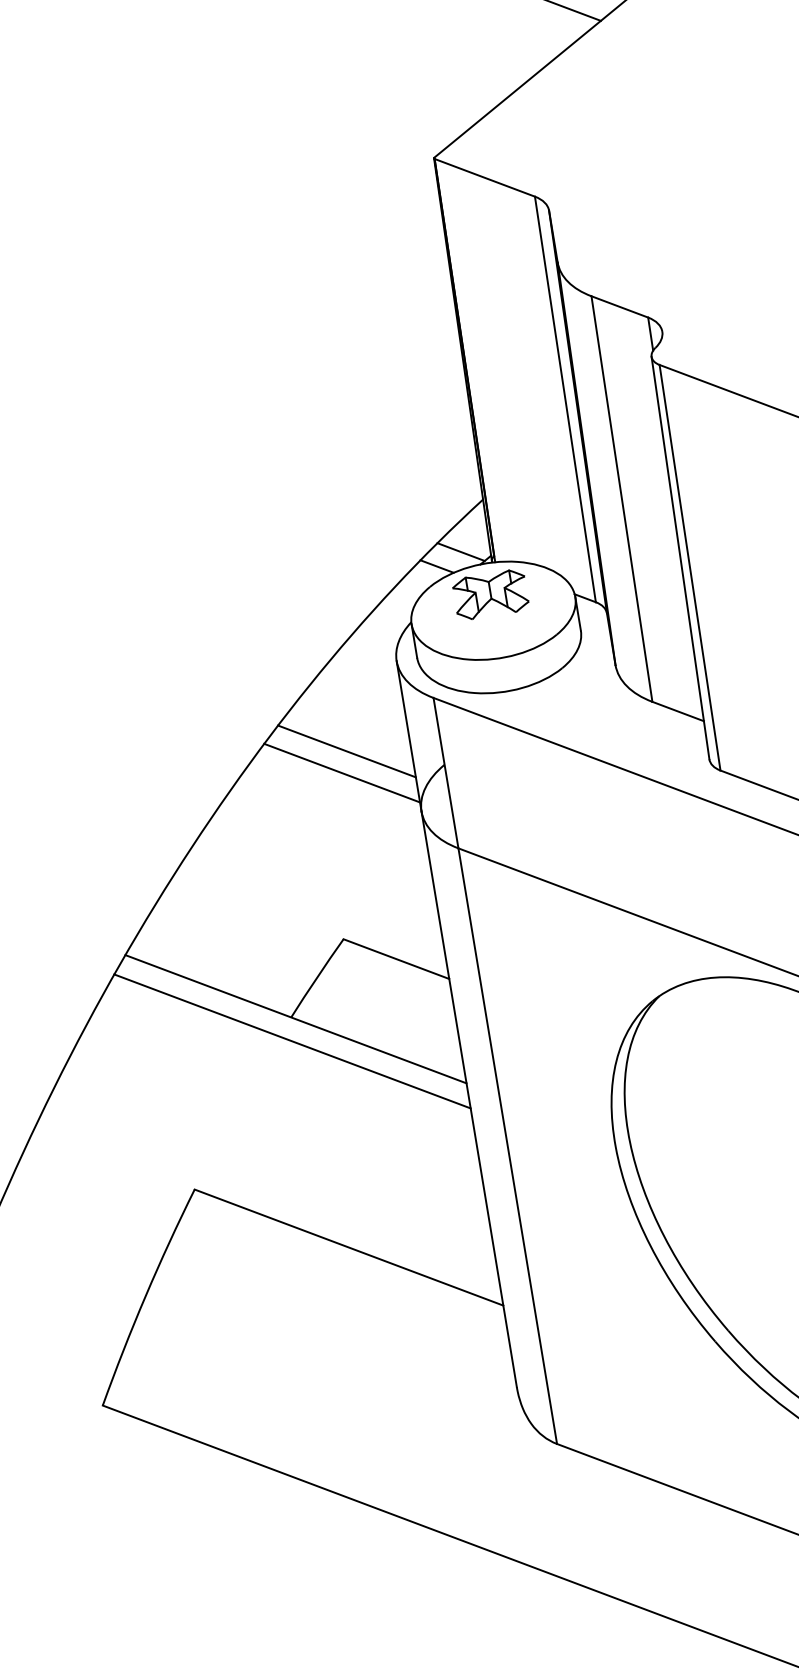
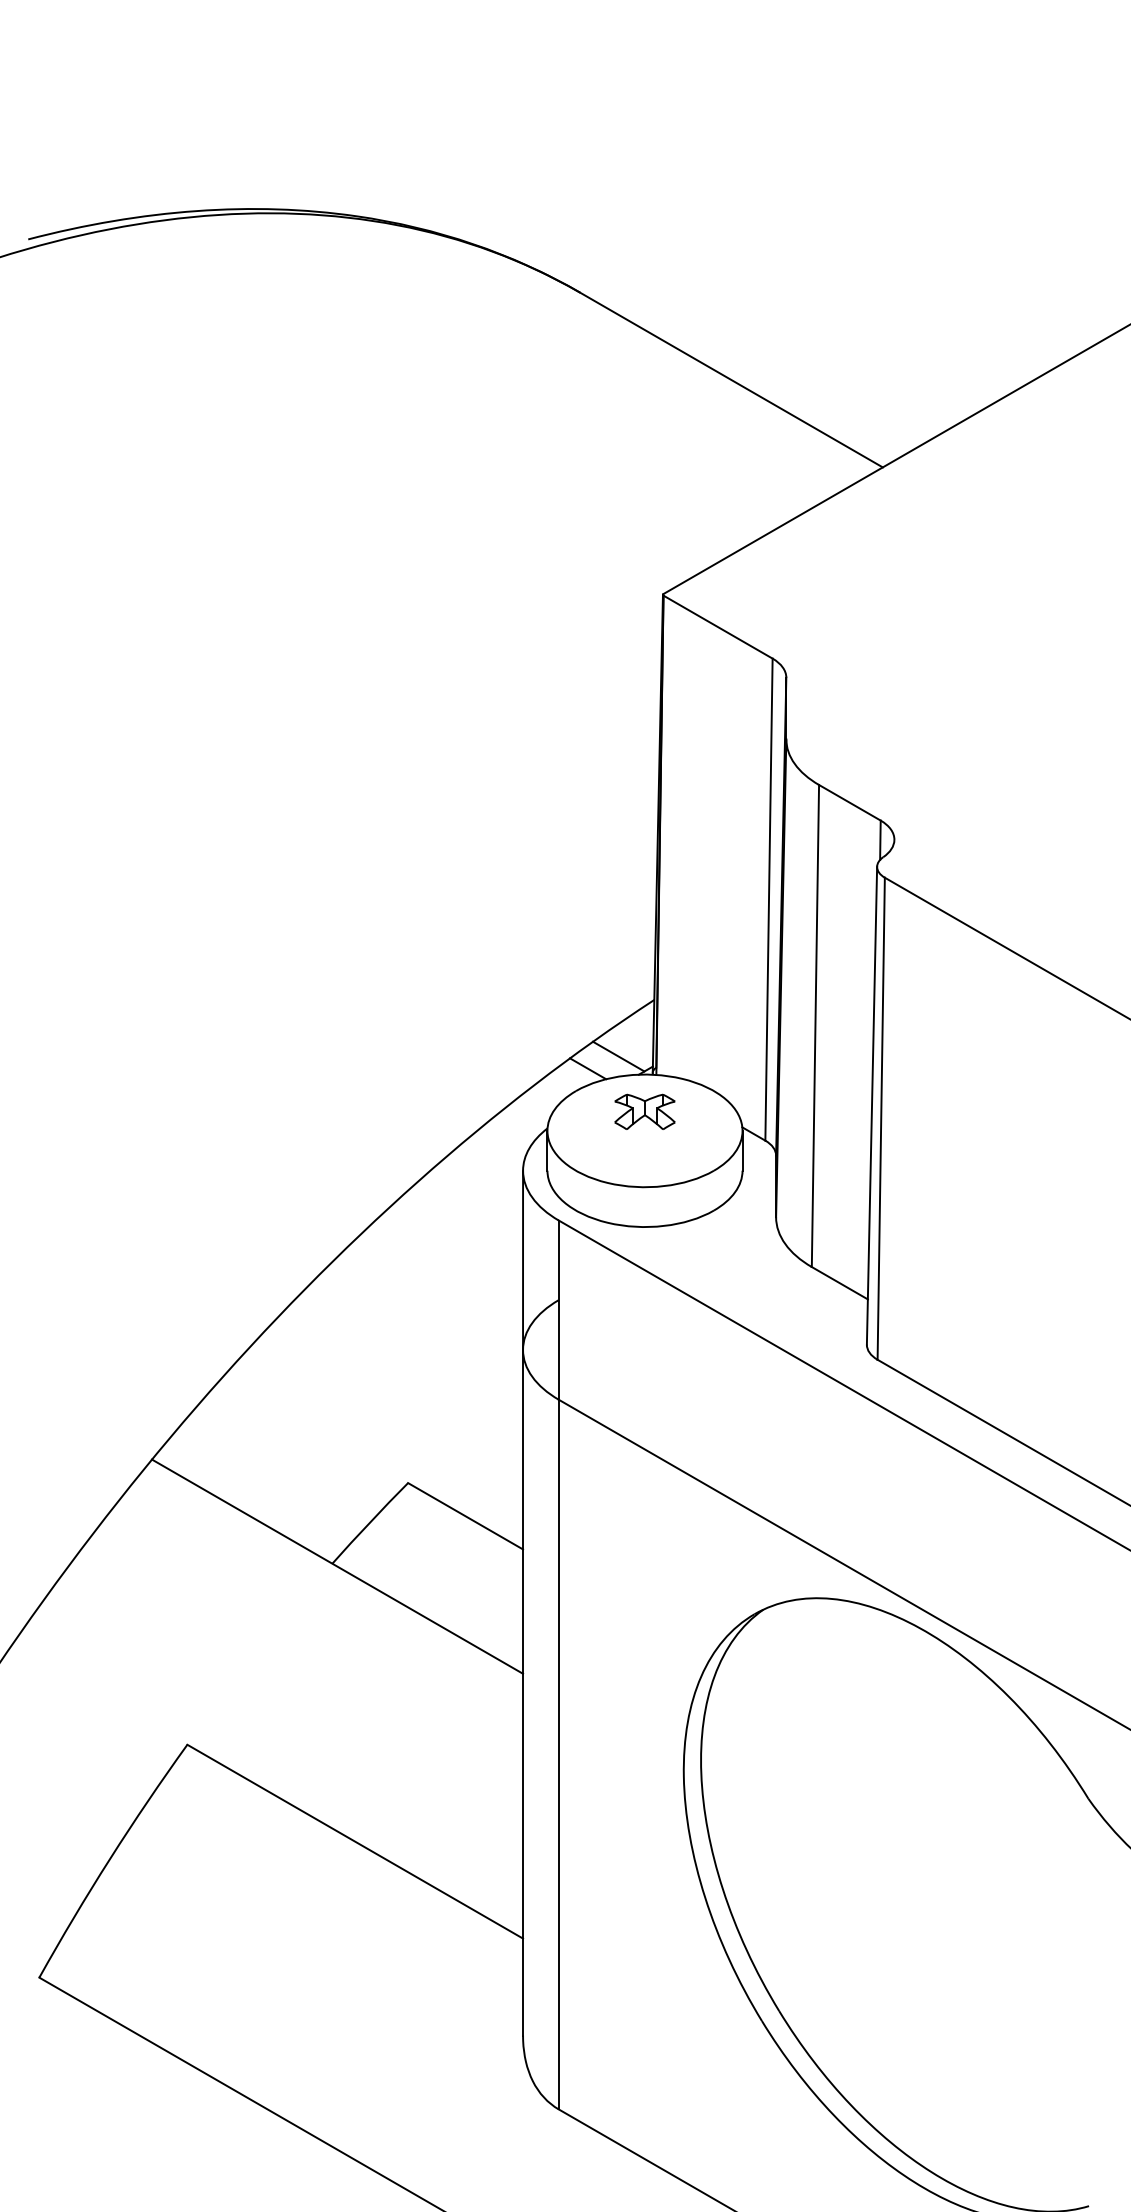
part: (490, 594) -> (644, 1111), size x0.7
line: (347, 751) -> (448, 1265), removed
line: (342, 773) -> (438, 1290), removed
line: (292, 1041) -> (329, 1591), removed

